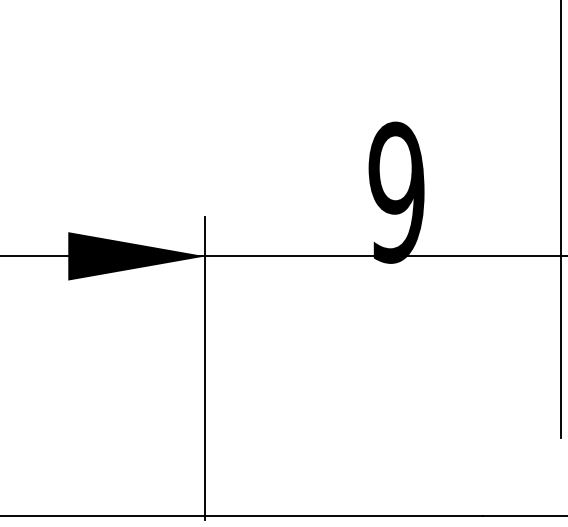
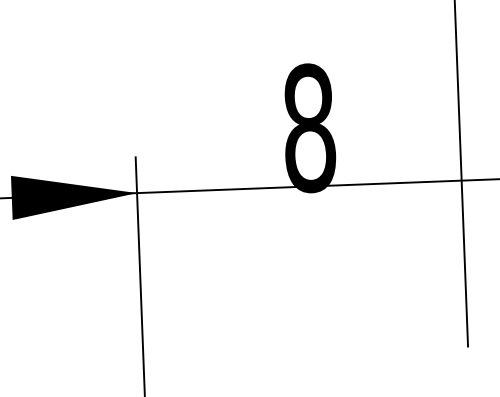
text: (396, 192) -> (309, 128), 9 -> 8

